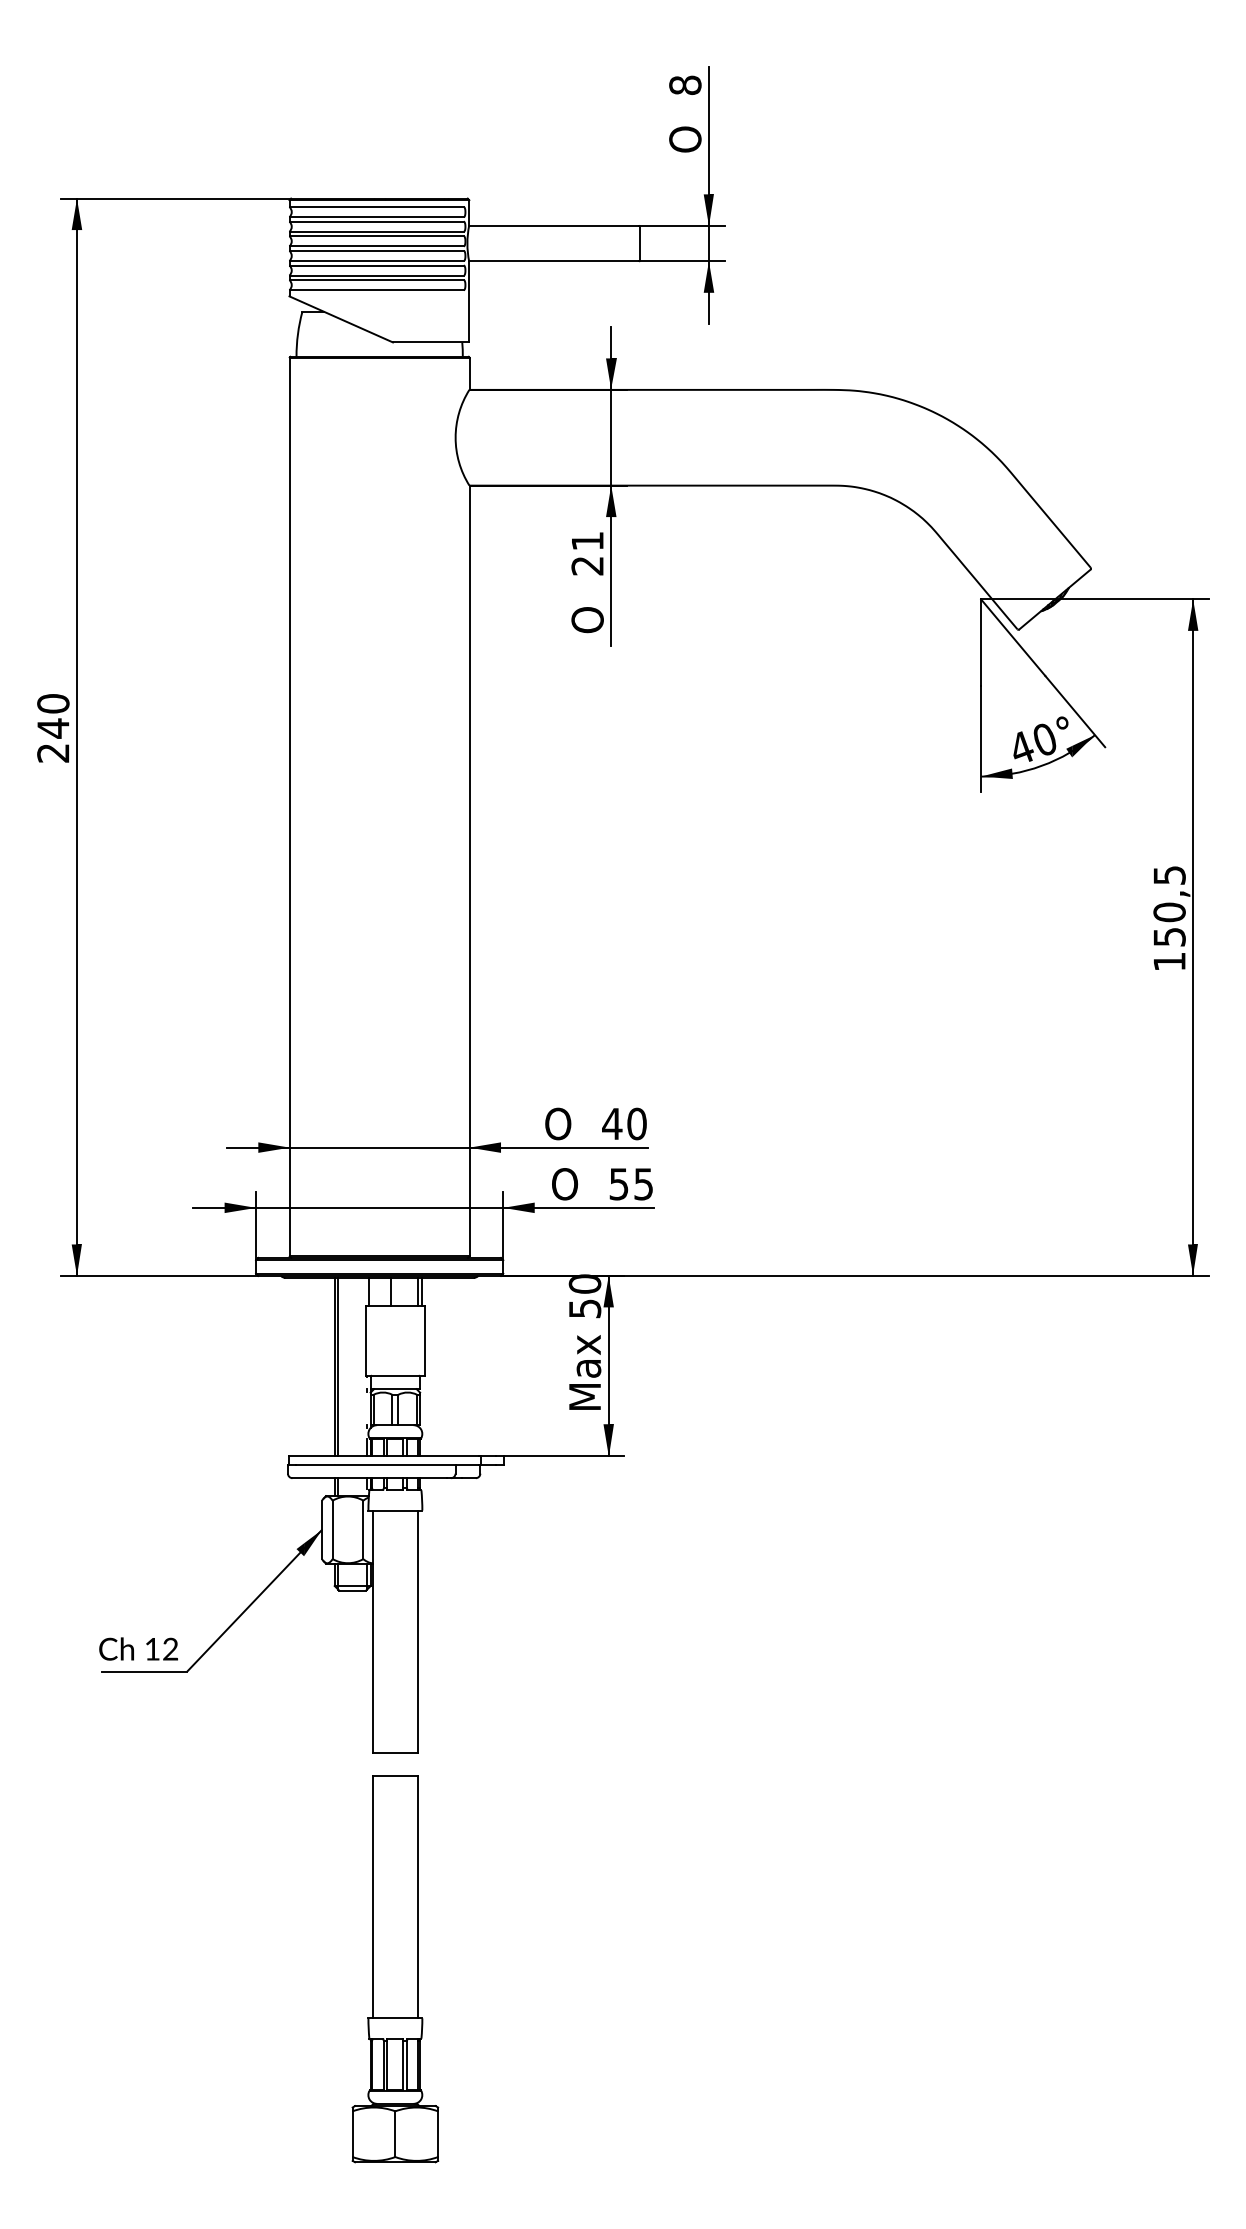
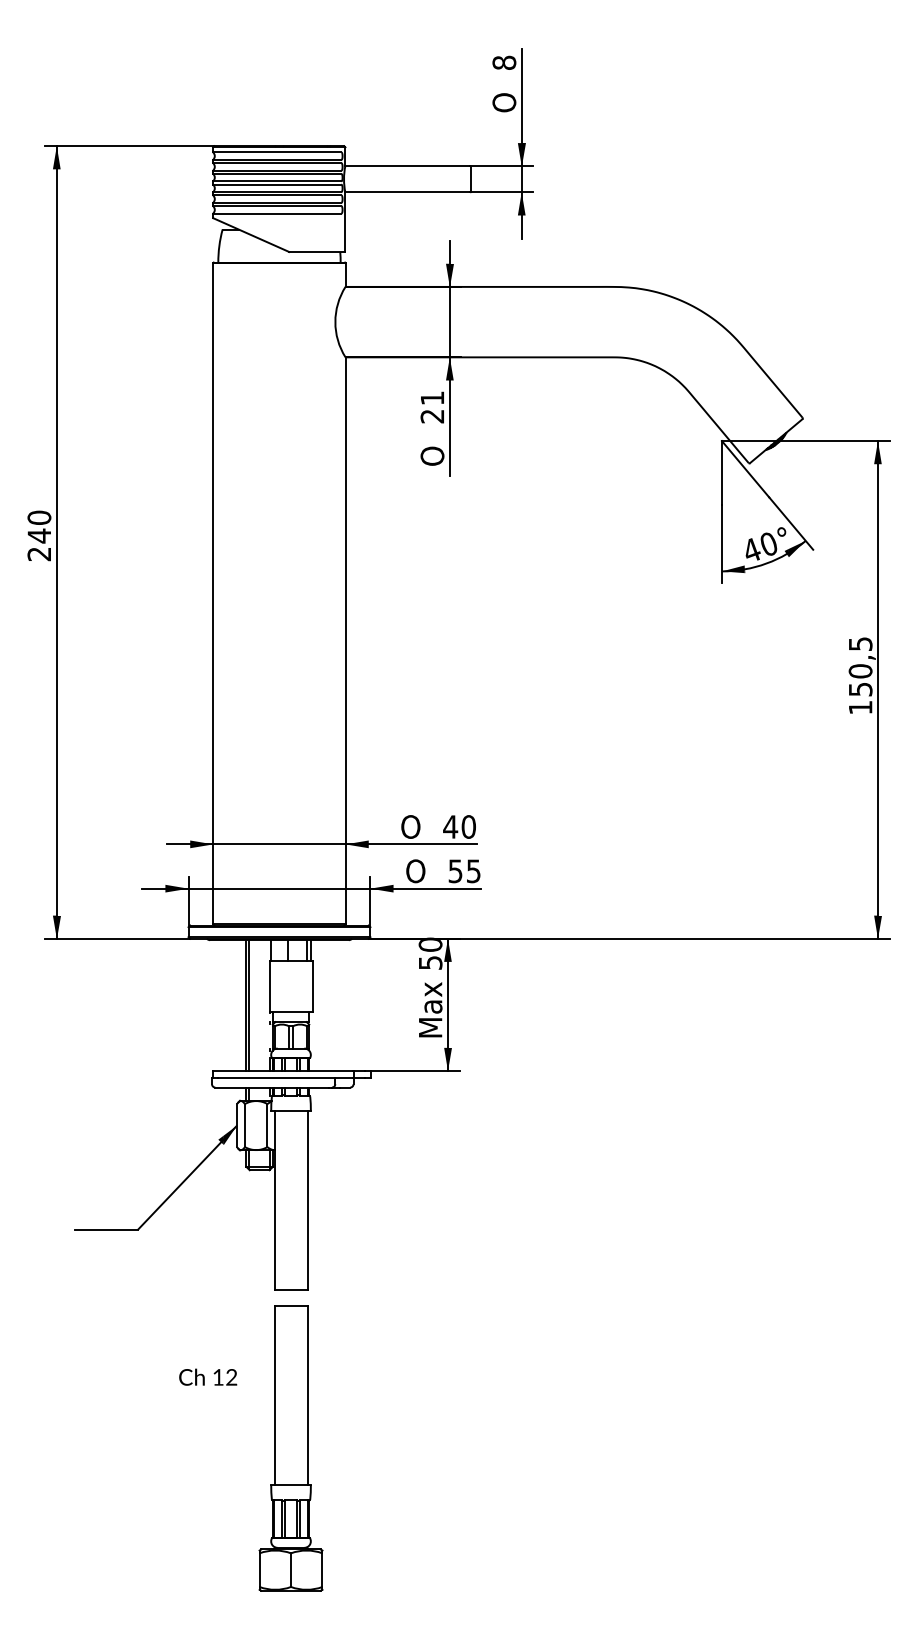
text: (139, 1648) -> (208, 1376), moved

